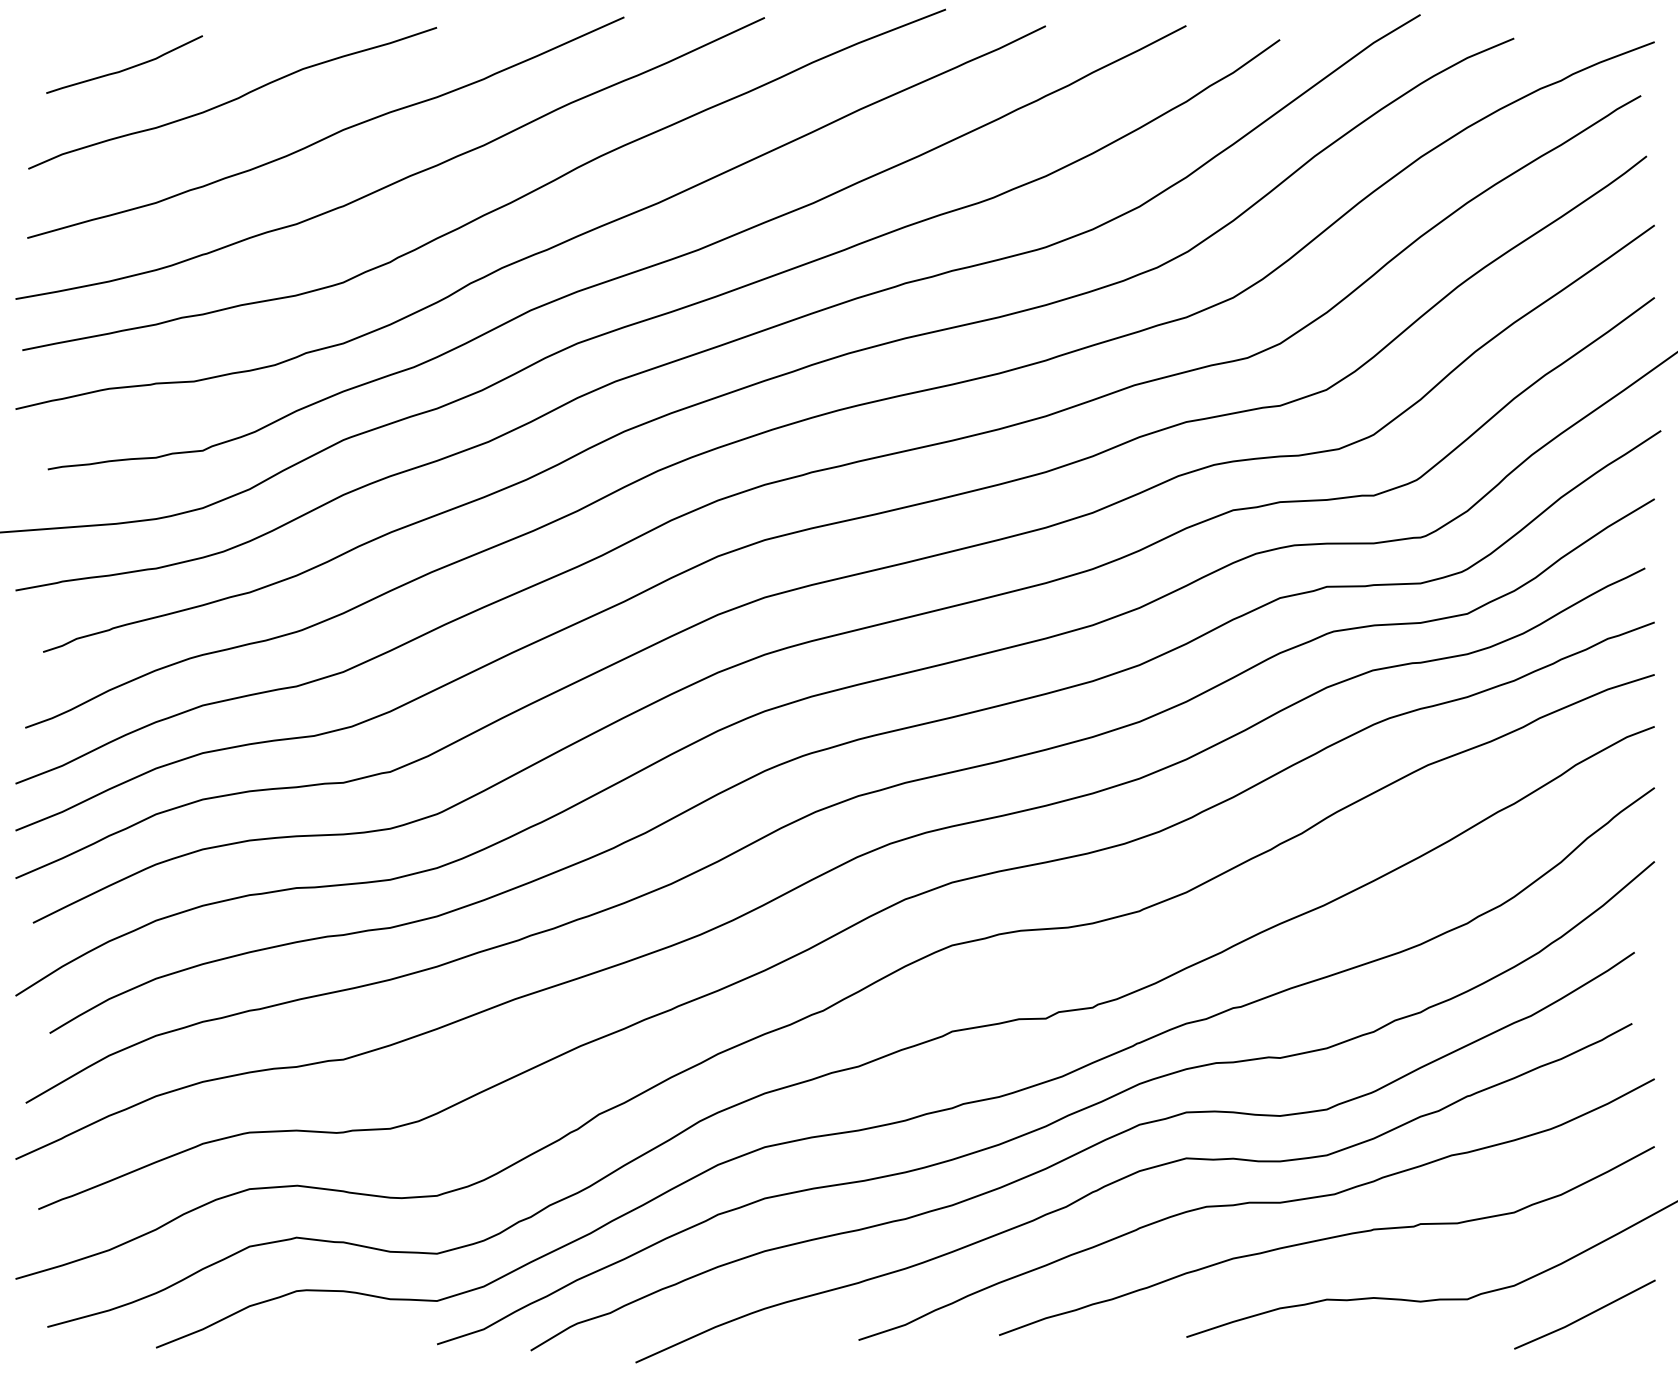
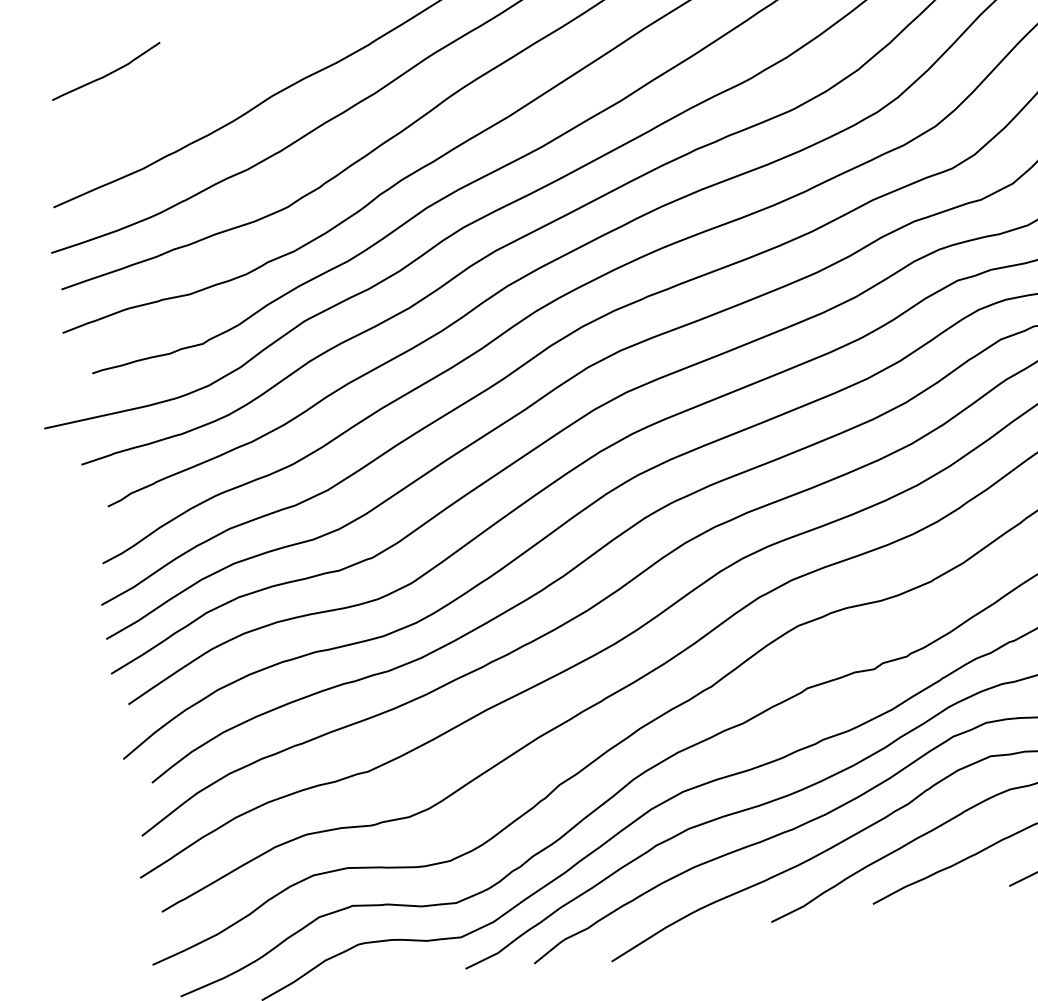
curve: (232, 99) -> (188, 85), removed

